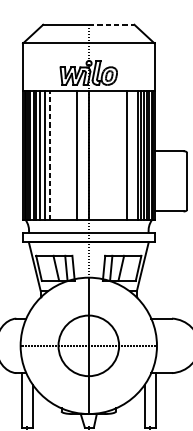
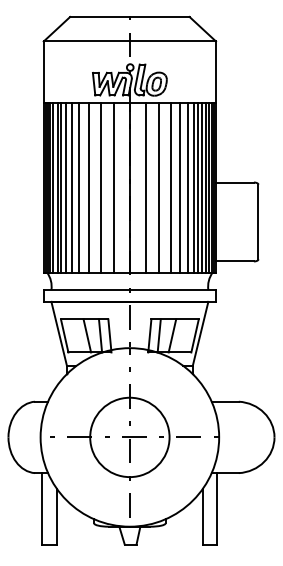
line: (111, 24) -> (159, 16), dashed -> solid
line: (50, 155) -> (79, 187), dashed -> solid
line: (57, 155) -> (89, 187), added
line: (66, 155) -> (100, 187), added
line: (100, 155) -> (145, 187), added
line: (110, 155) -> (158, 187), added
line: (119, 155) -> (170, 187), added
line: (132, 155) -> (187, 187), added

